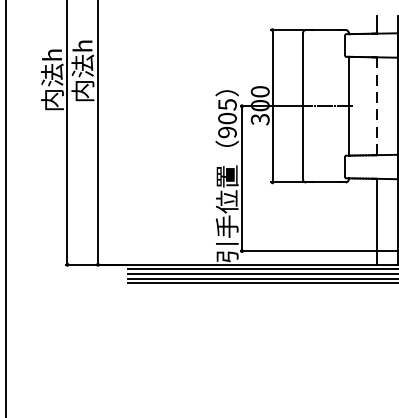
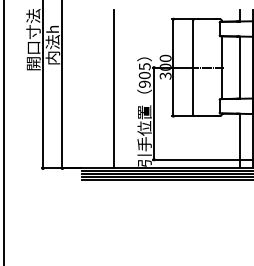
text: (52, 61) -> (33, 39), 内法h -> 開口寸法
line: (376, 107) -> (239, 68), dashed -> solid
line: (178, 140) -> (113, 89), added

